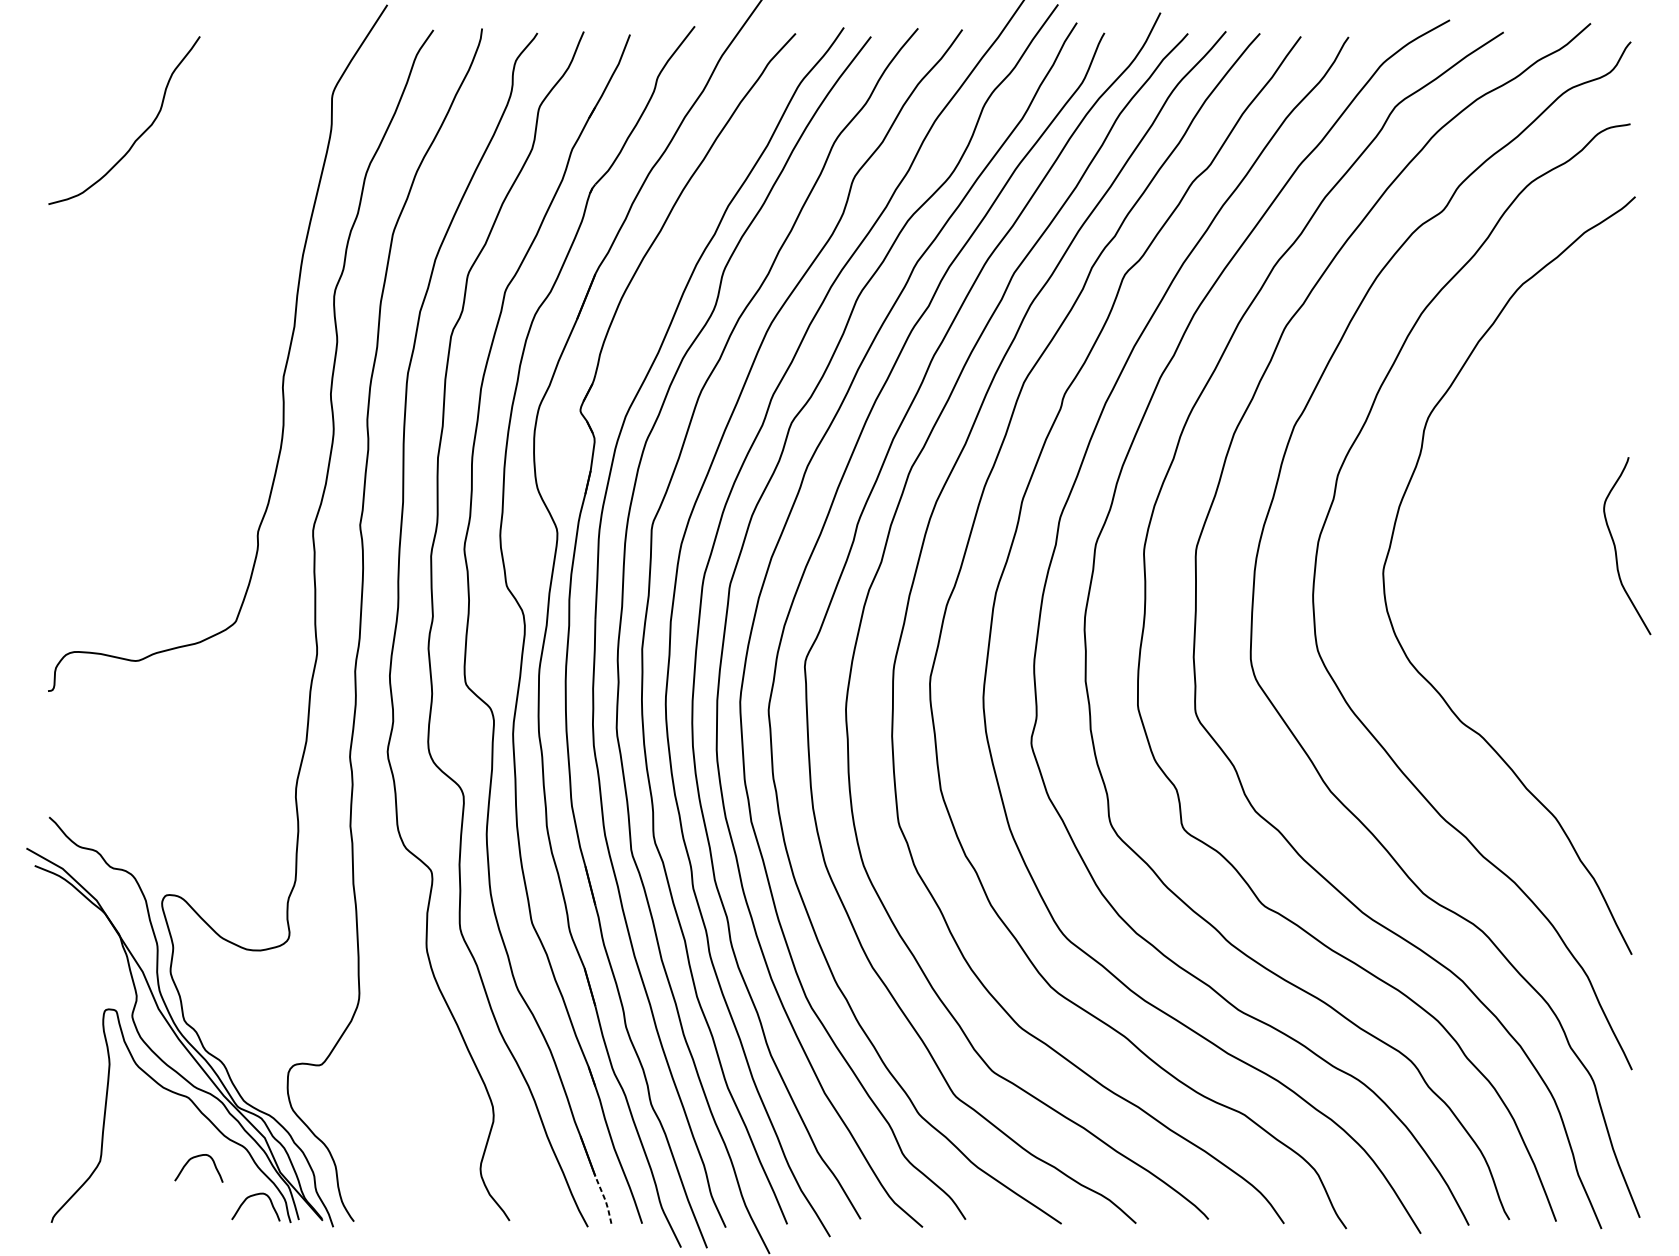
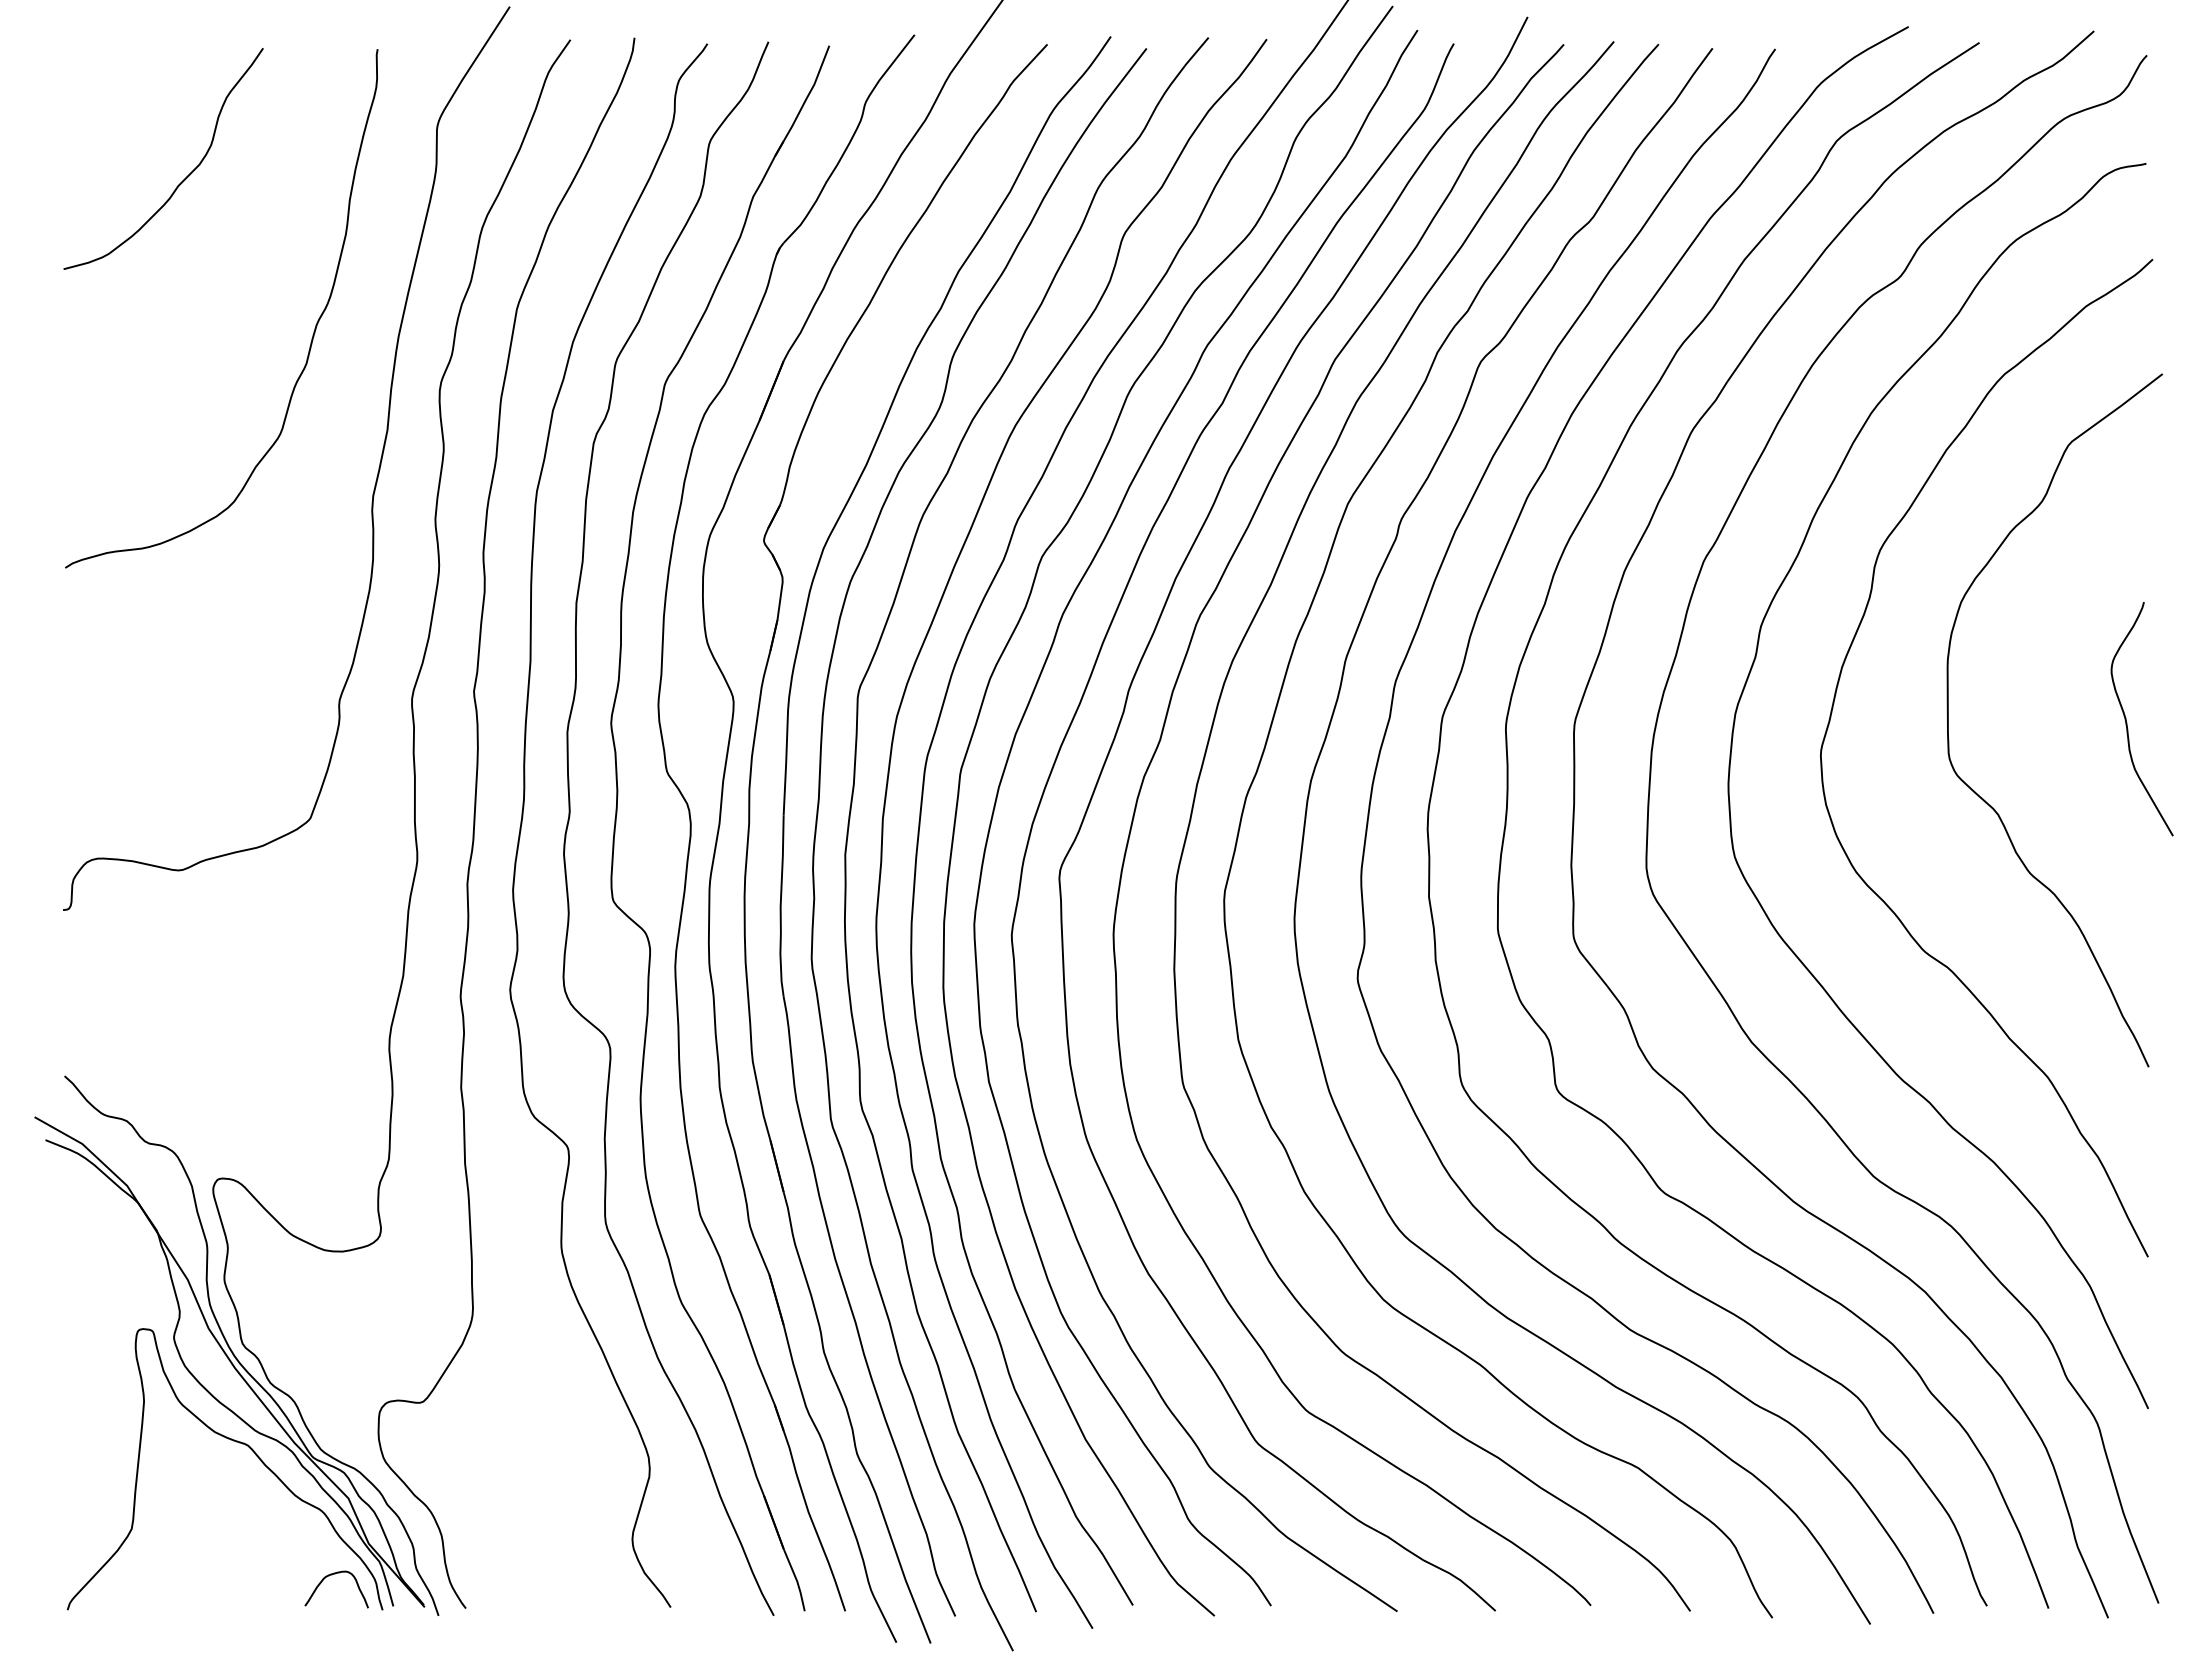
curve: (238, 251) -> (313, 331), added
curve: (1506, 605) -> (1982, 797), added
curve: (195, 1157) -> (257, 1524), removed
line: (605, 1200) -> (796, 1580), dashed -> solid

